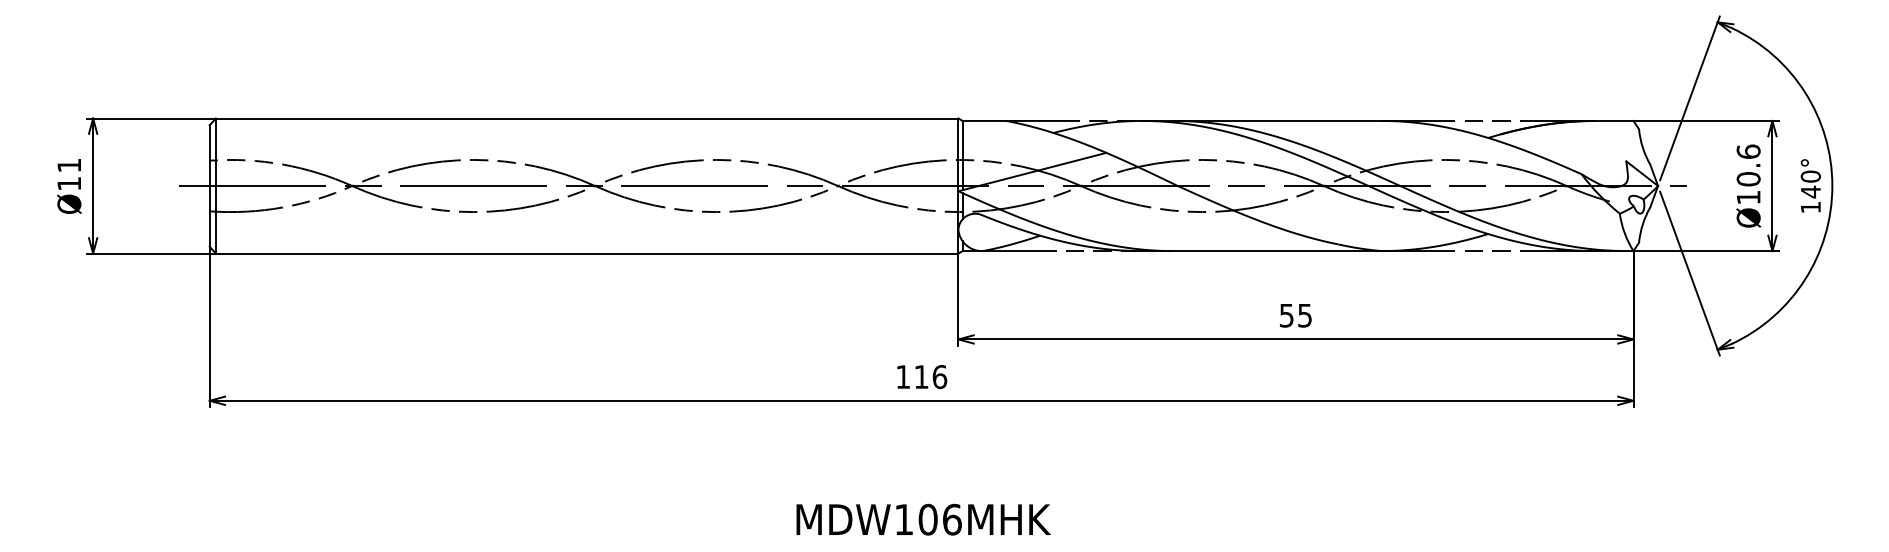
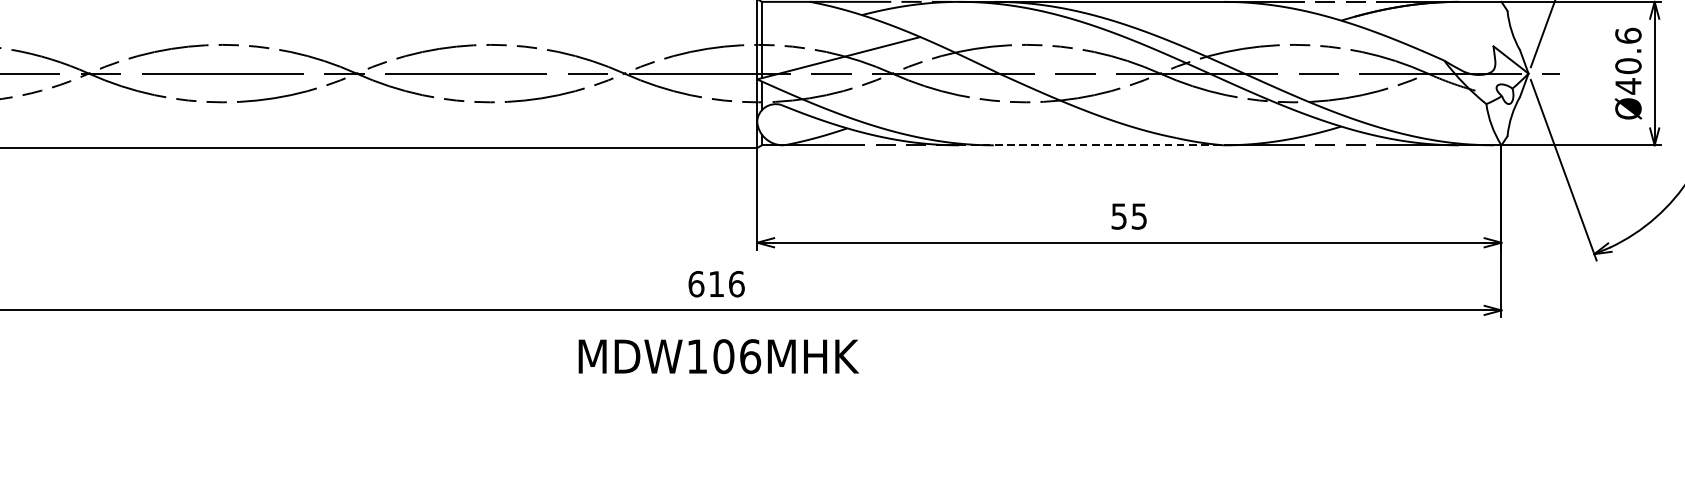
text: (1748, 197) -> (1628, 86), Ø10.6 -> Ø40.6
line: (1261, 251) -> (1091, 145), solid -> dashed
text: (903, 377) -> (696, 284), 116 -> 616
text: (923, 519) -> (718, 356), moved

